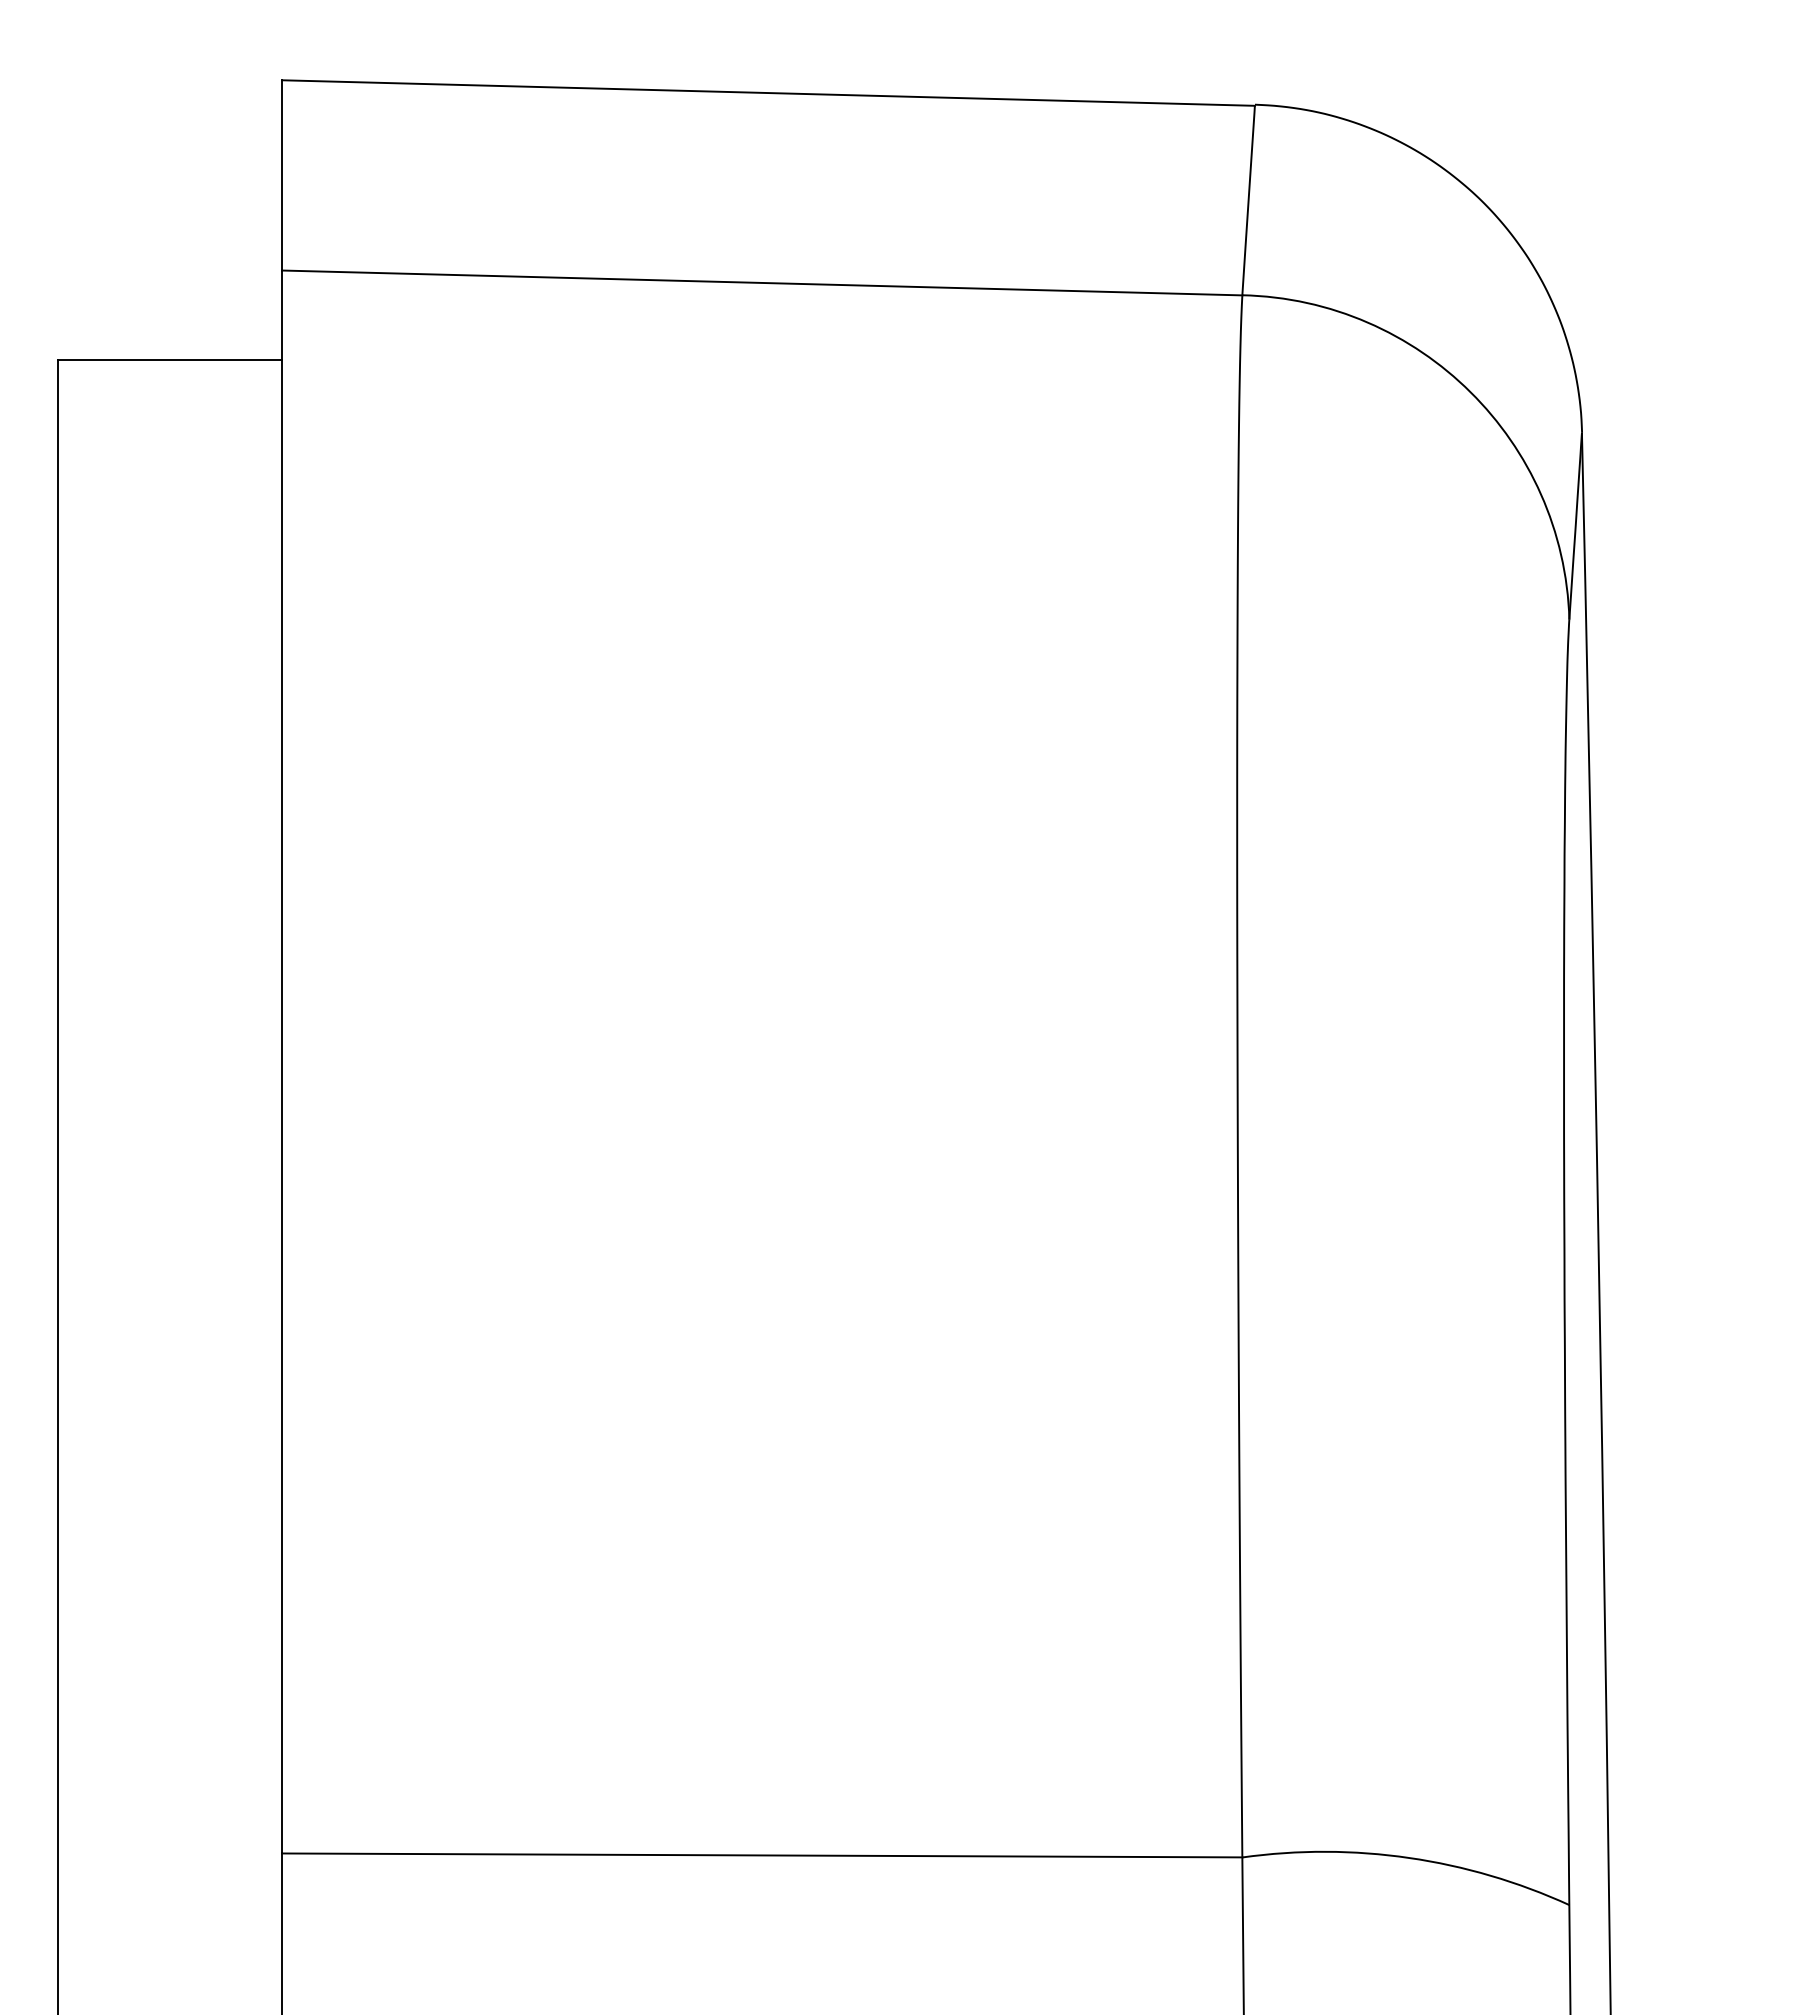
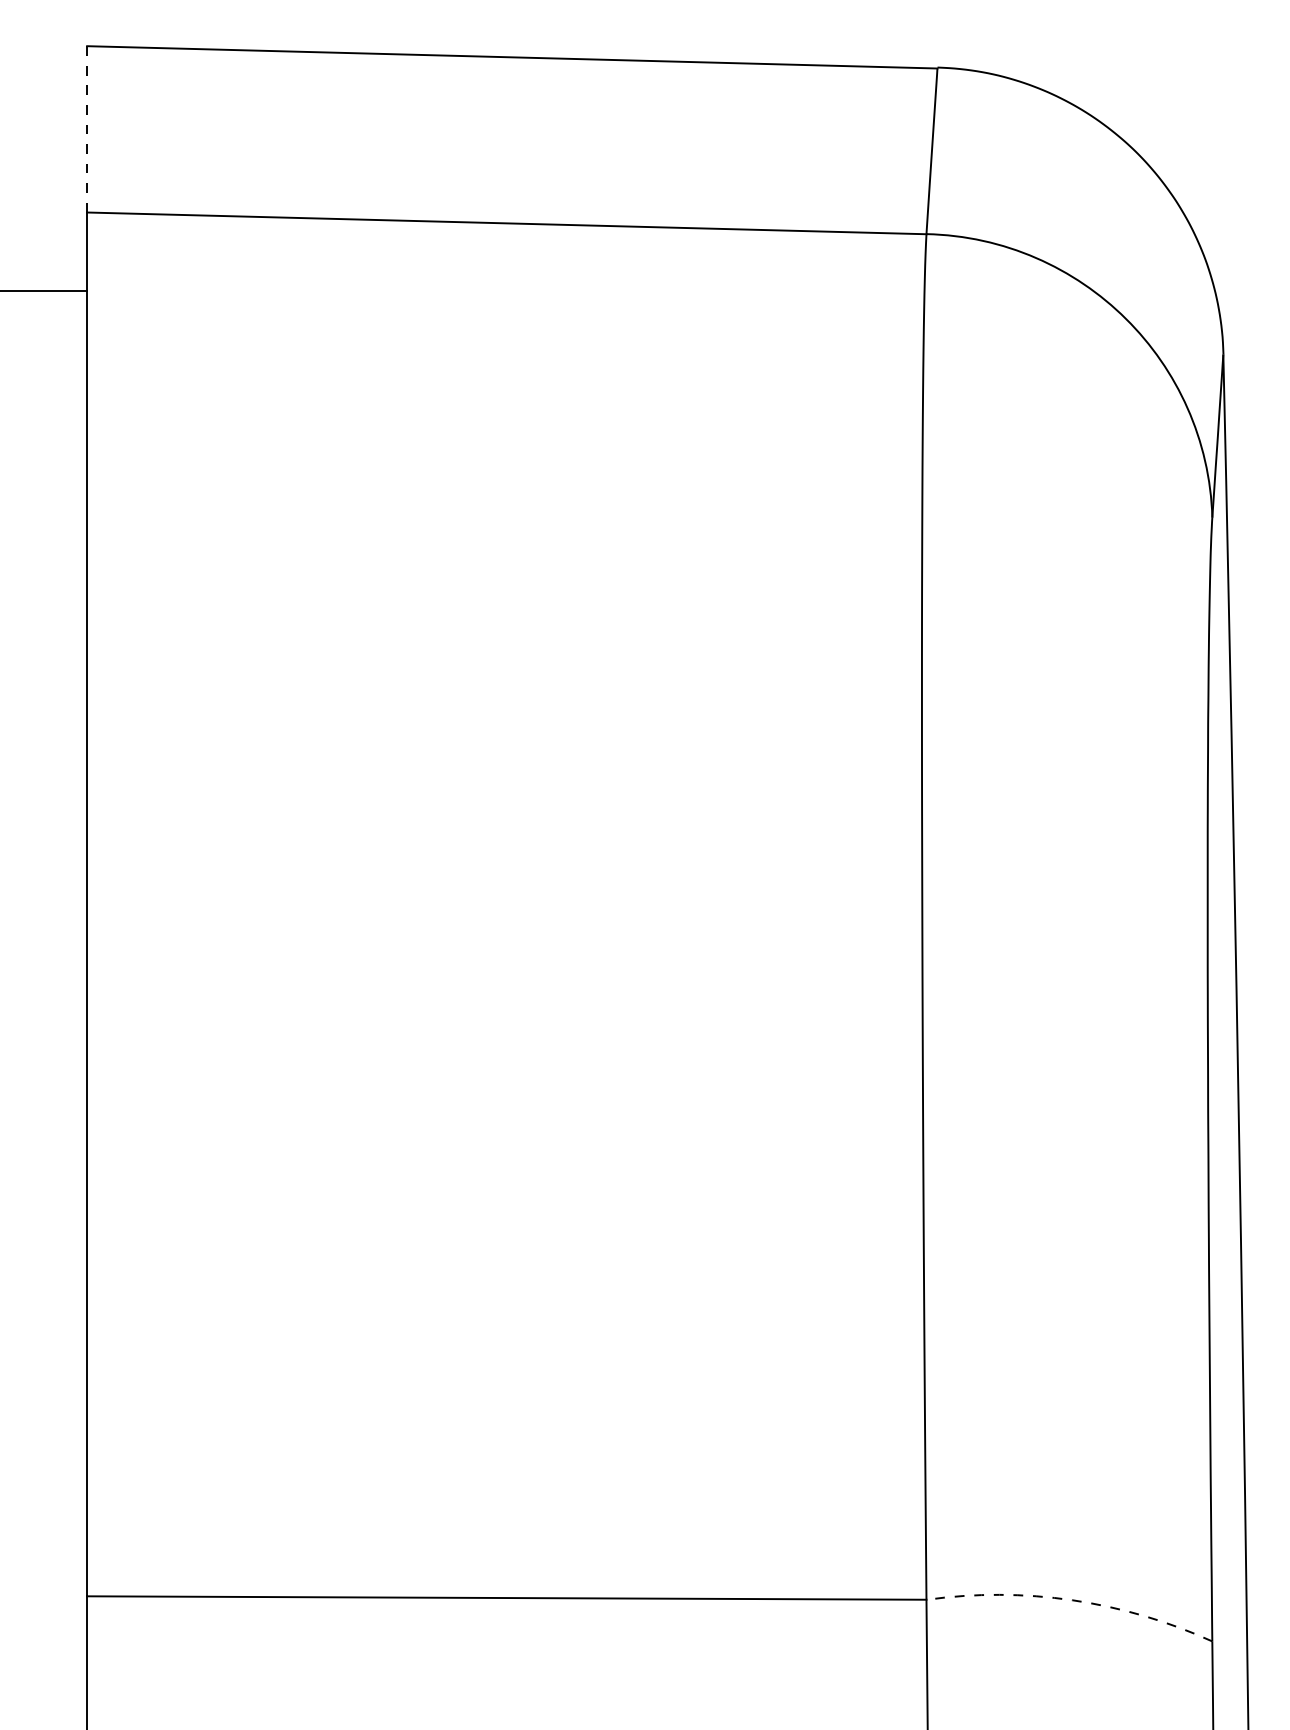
line: (282, 175) -> (87, 129), solid -> dashed
arc: (1409, 1857) -> (1072, 1599), solid -> dashed

